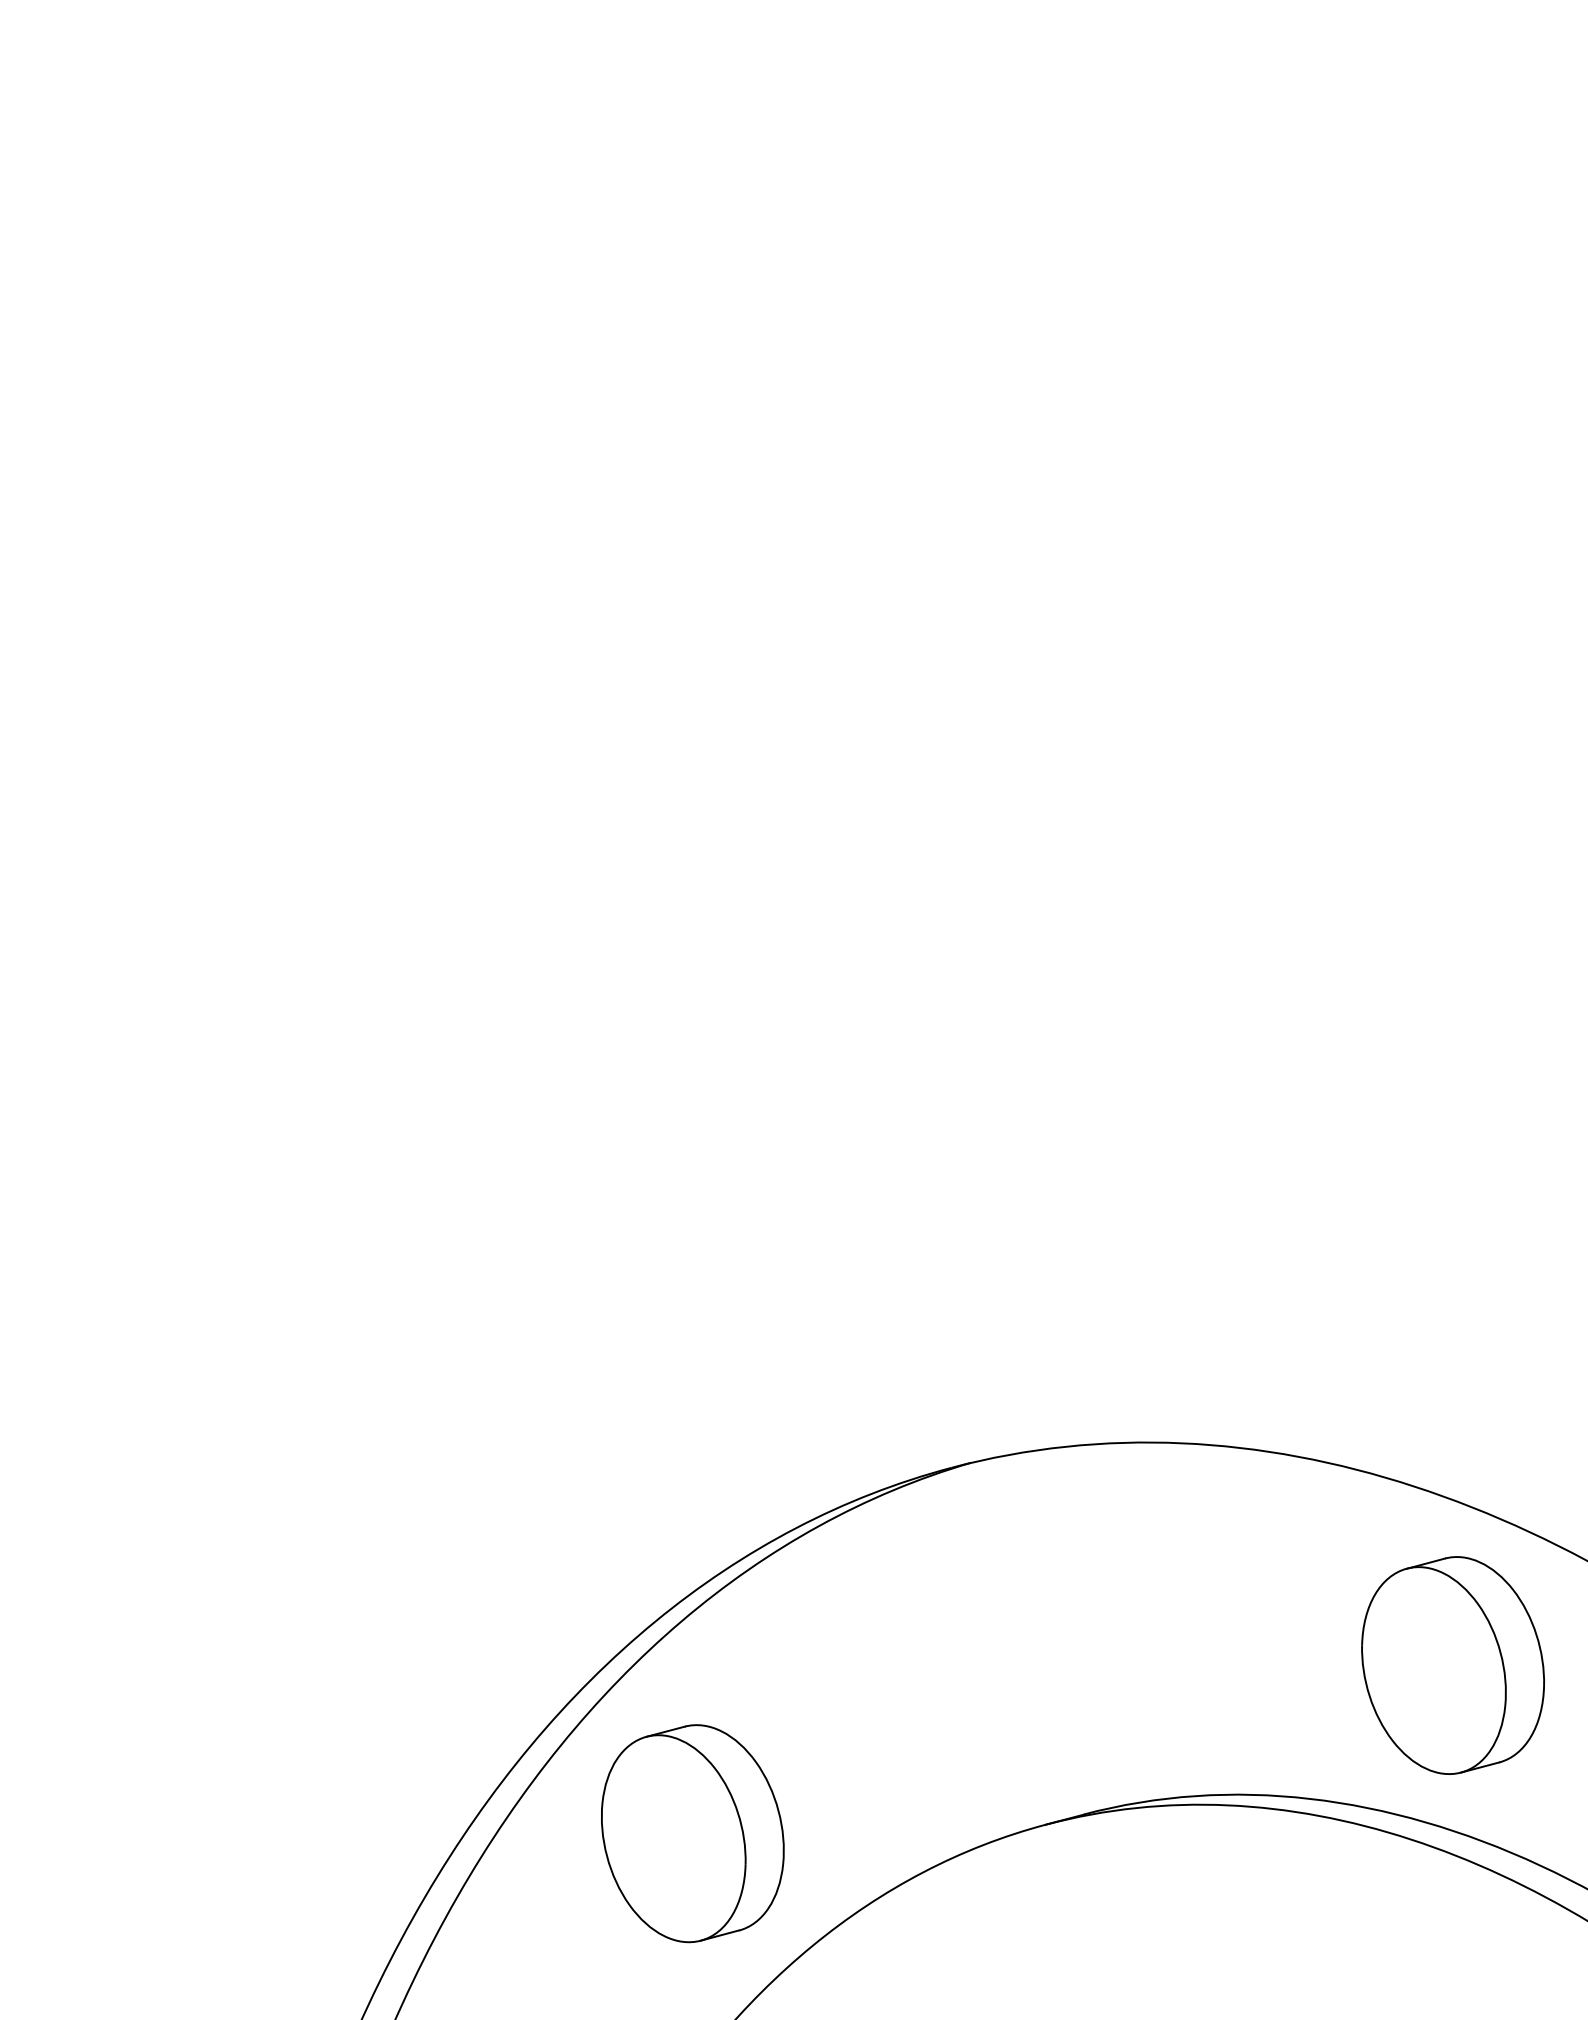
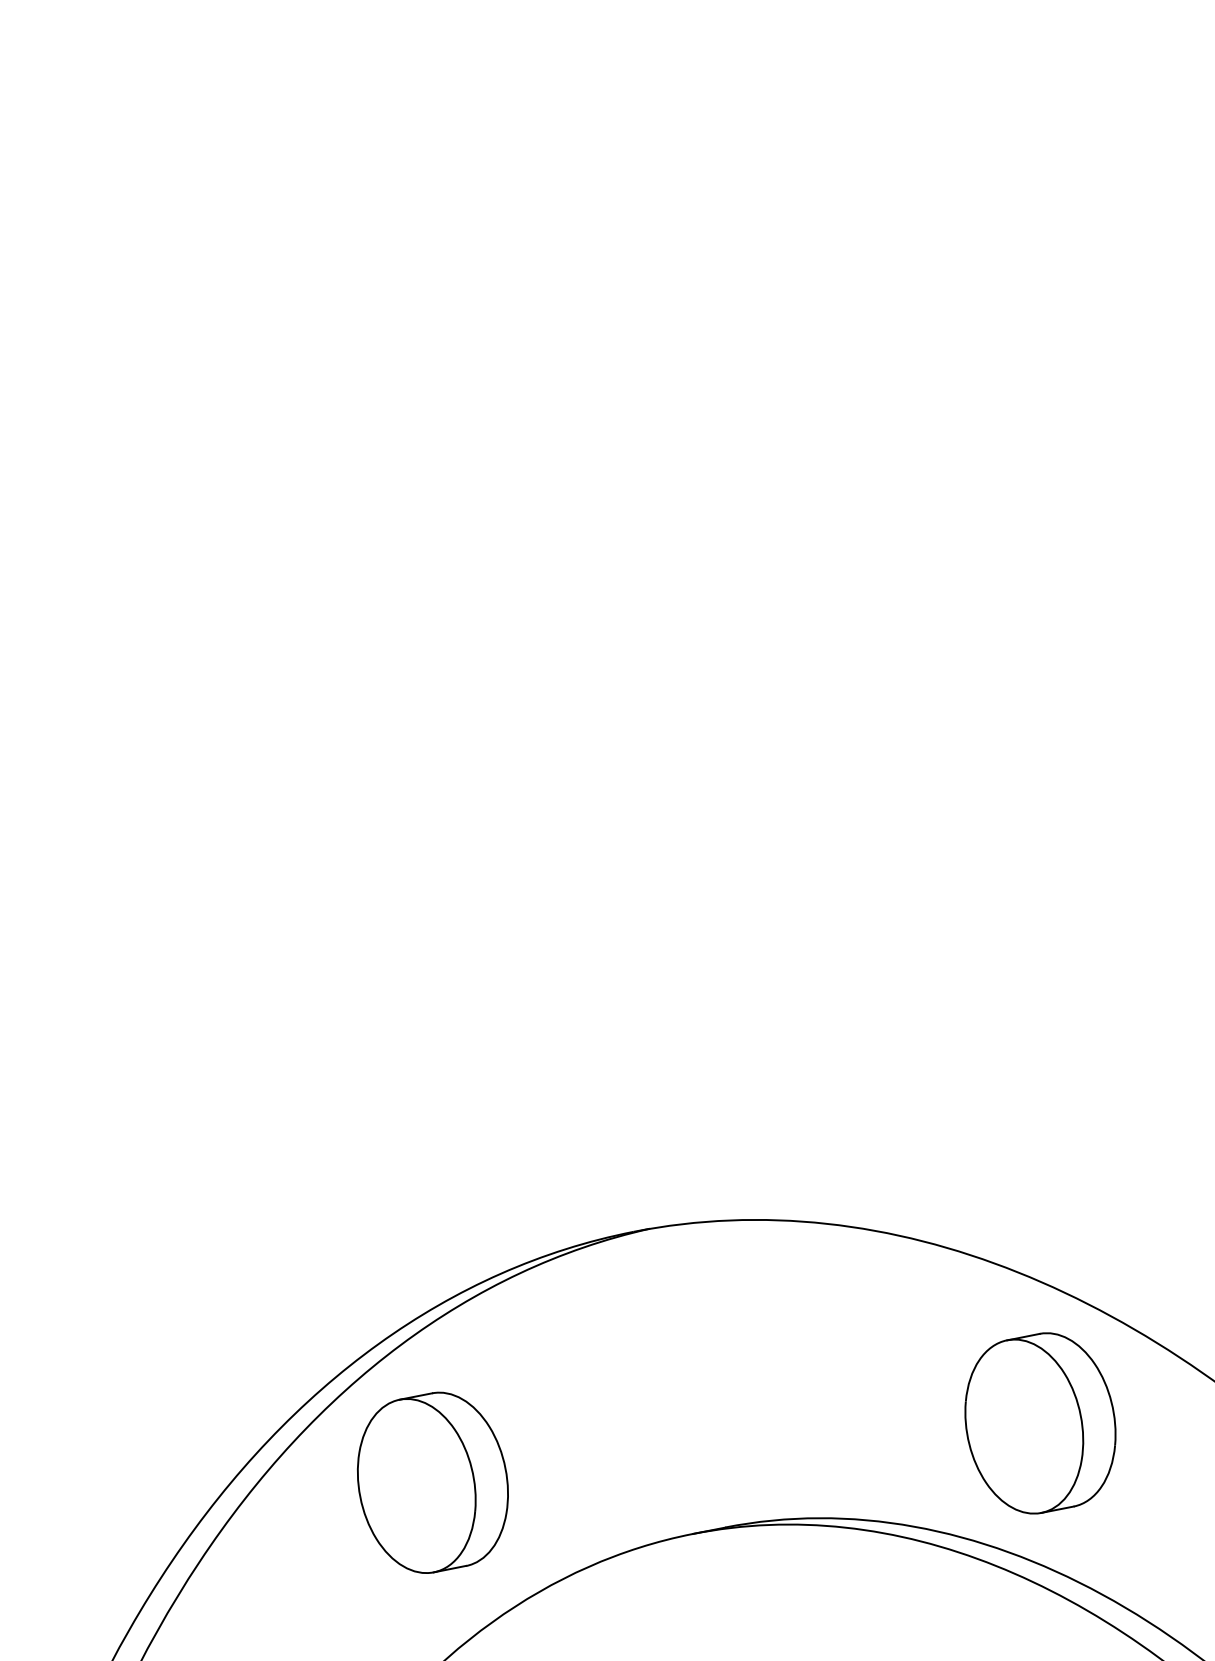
part: (692, 1833) -> (432, 1482), moved

